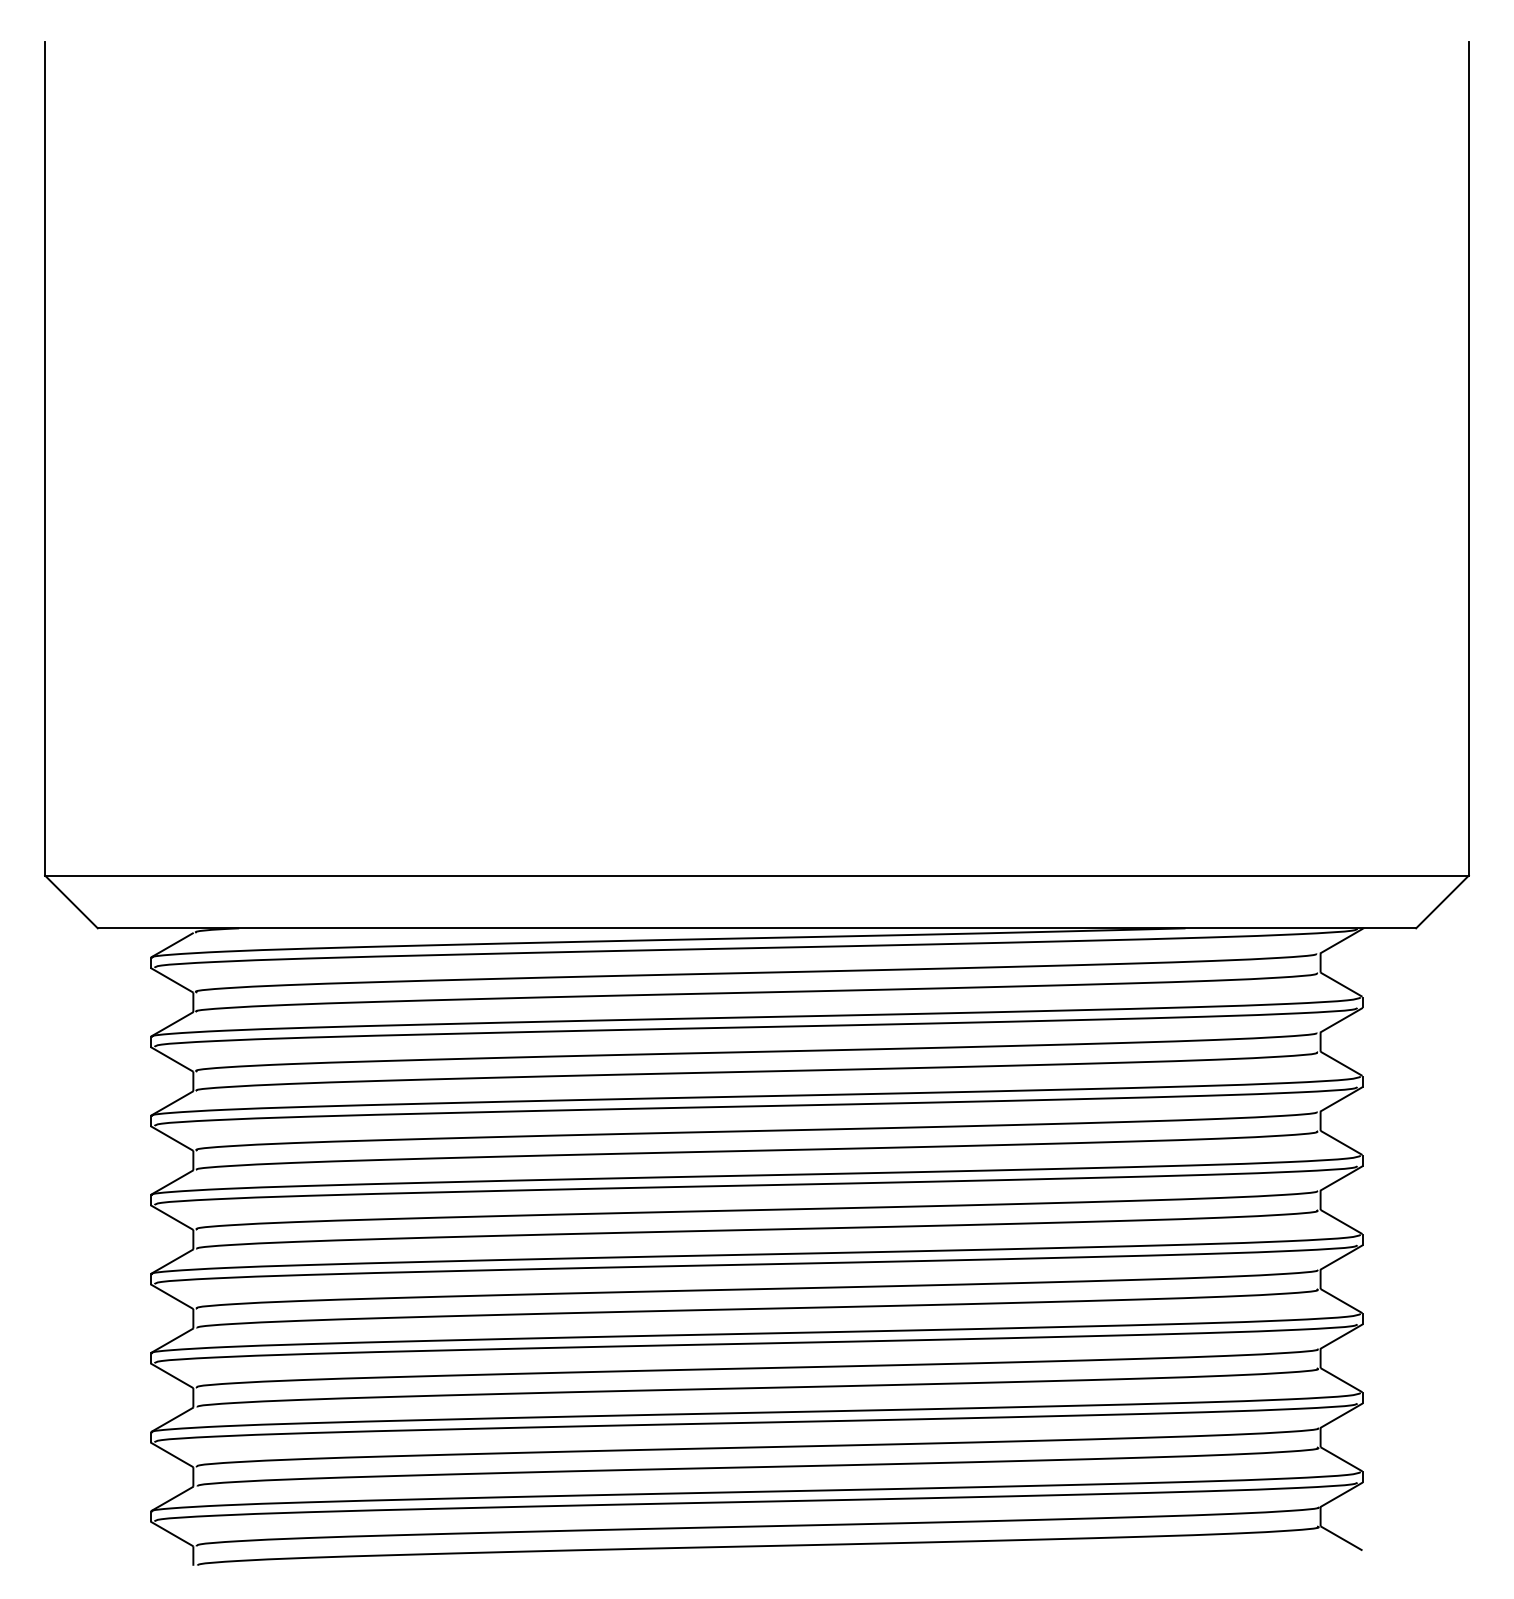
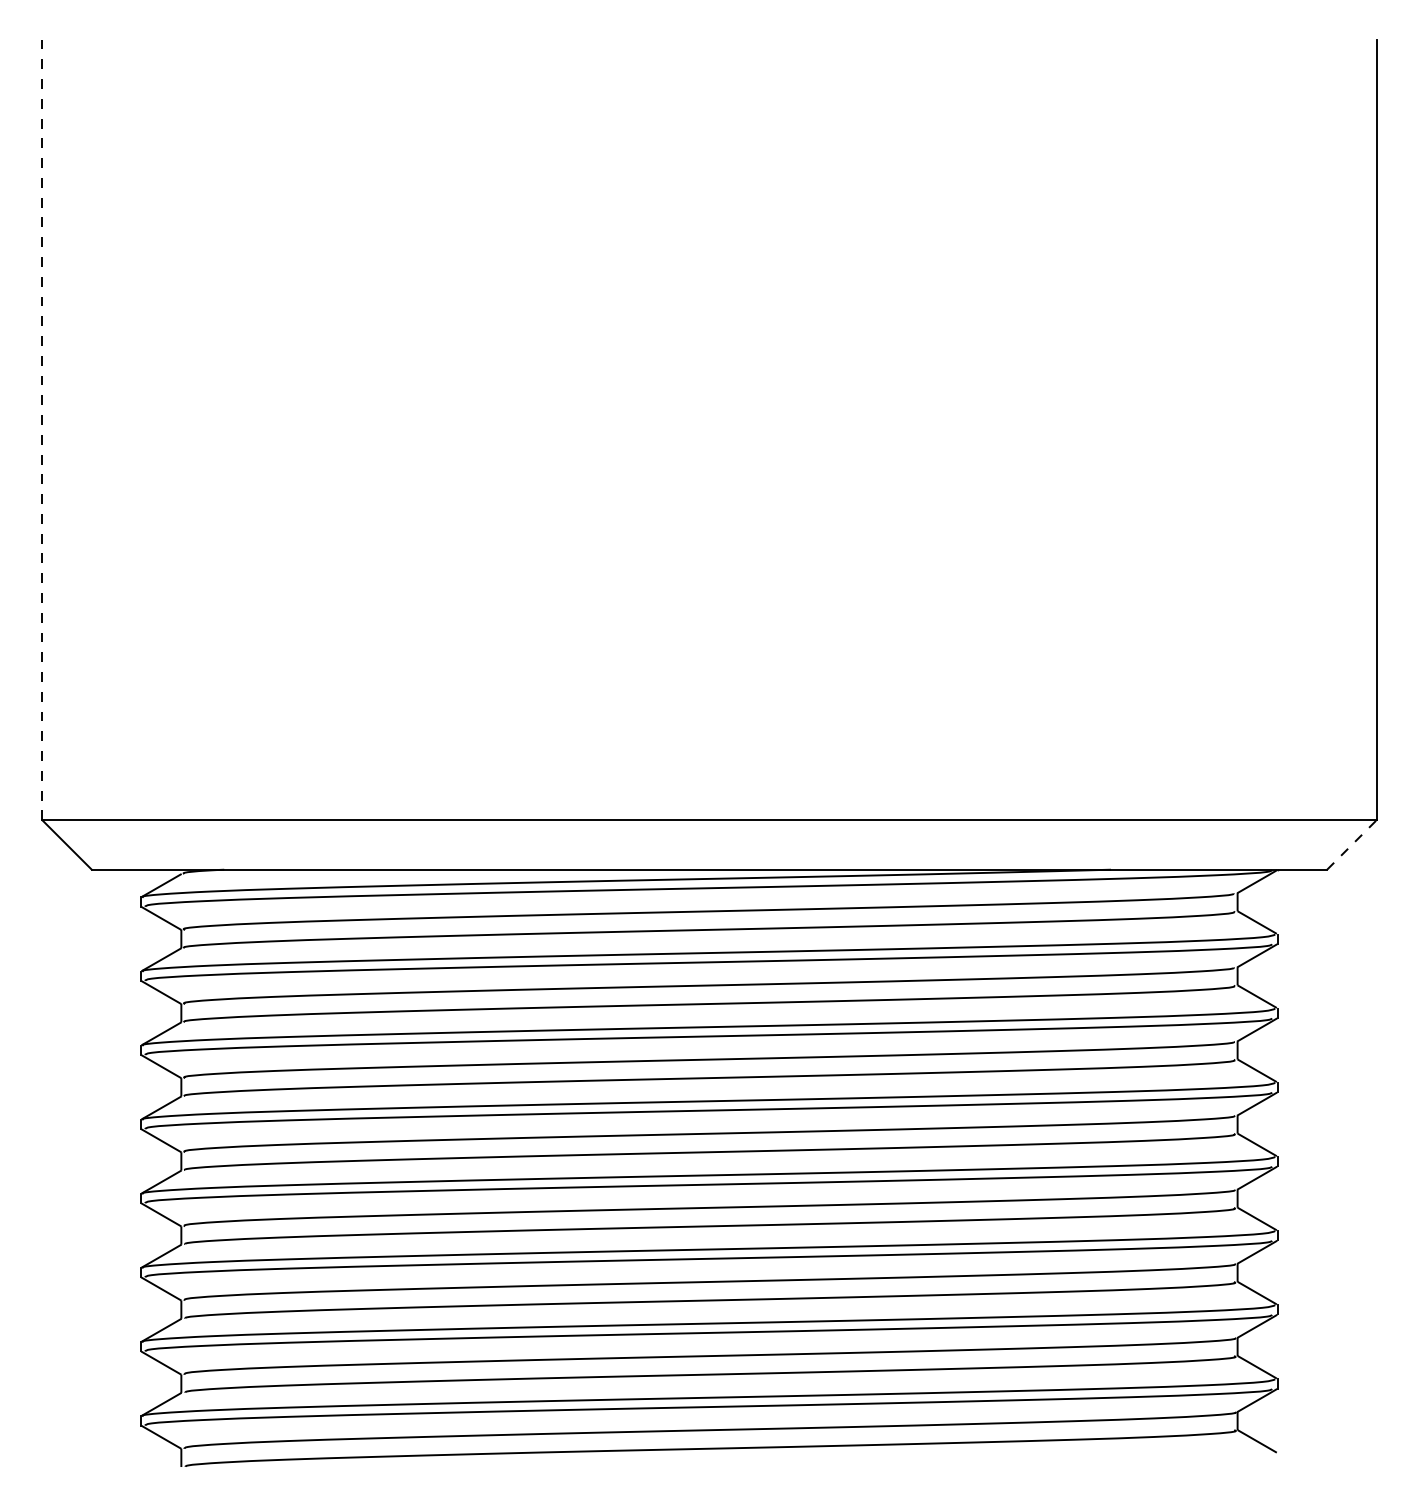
line: (45, 459) -> (42, 430), solid -> dashed
line: (1442, 902) -> (1351, 845), solid -> dashed

